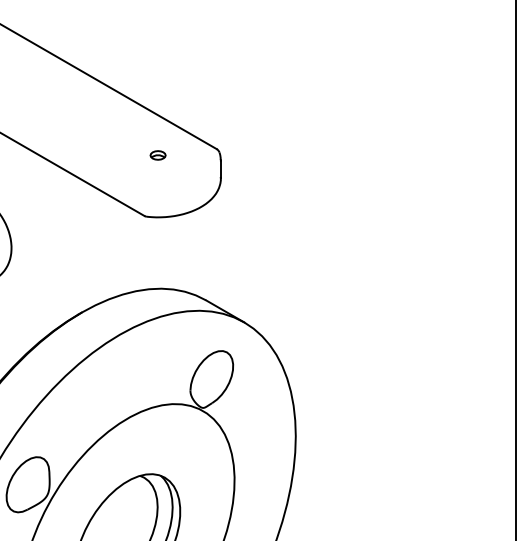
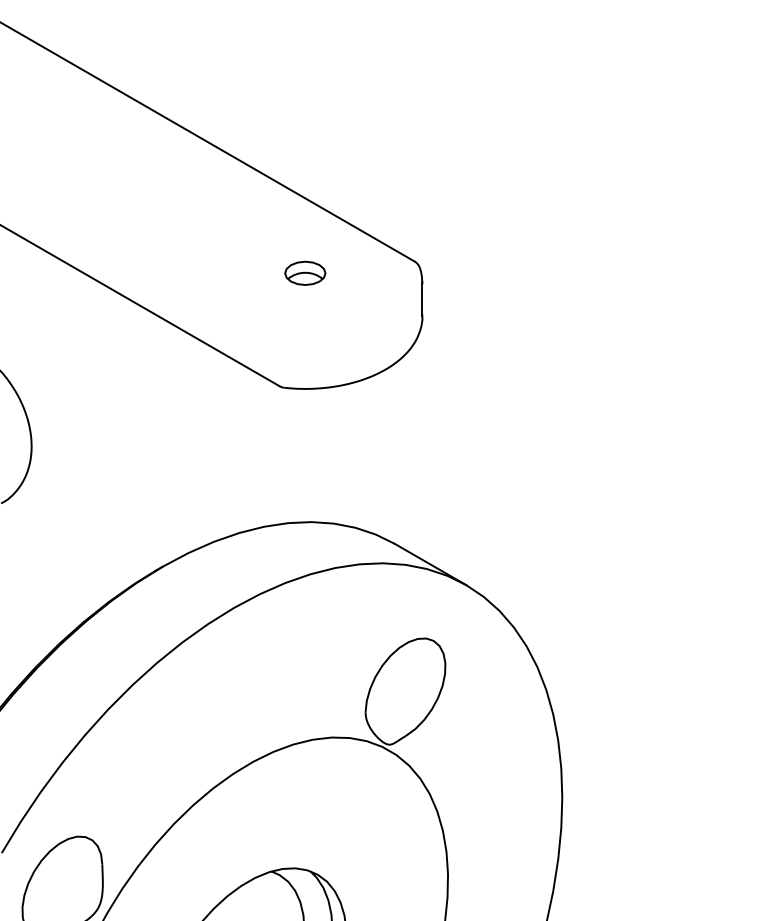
part: (157, 155) -> (304, 273), size x1.43

